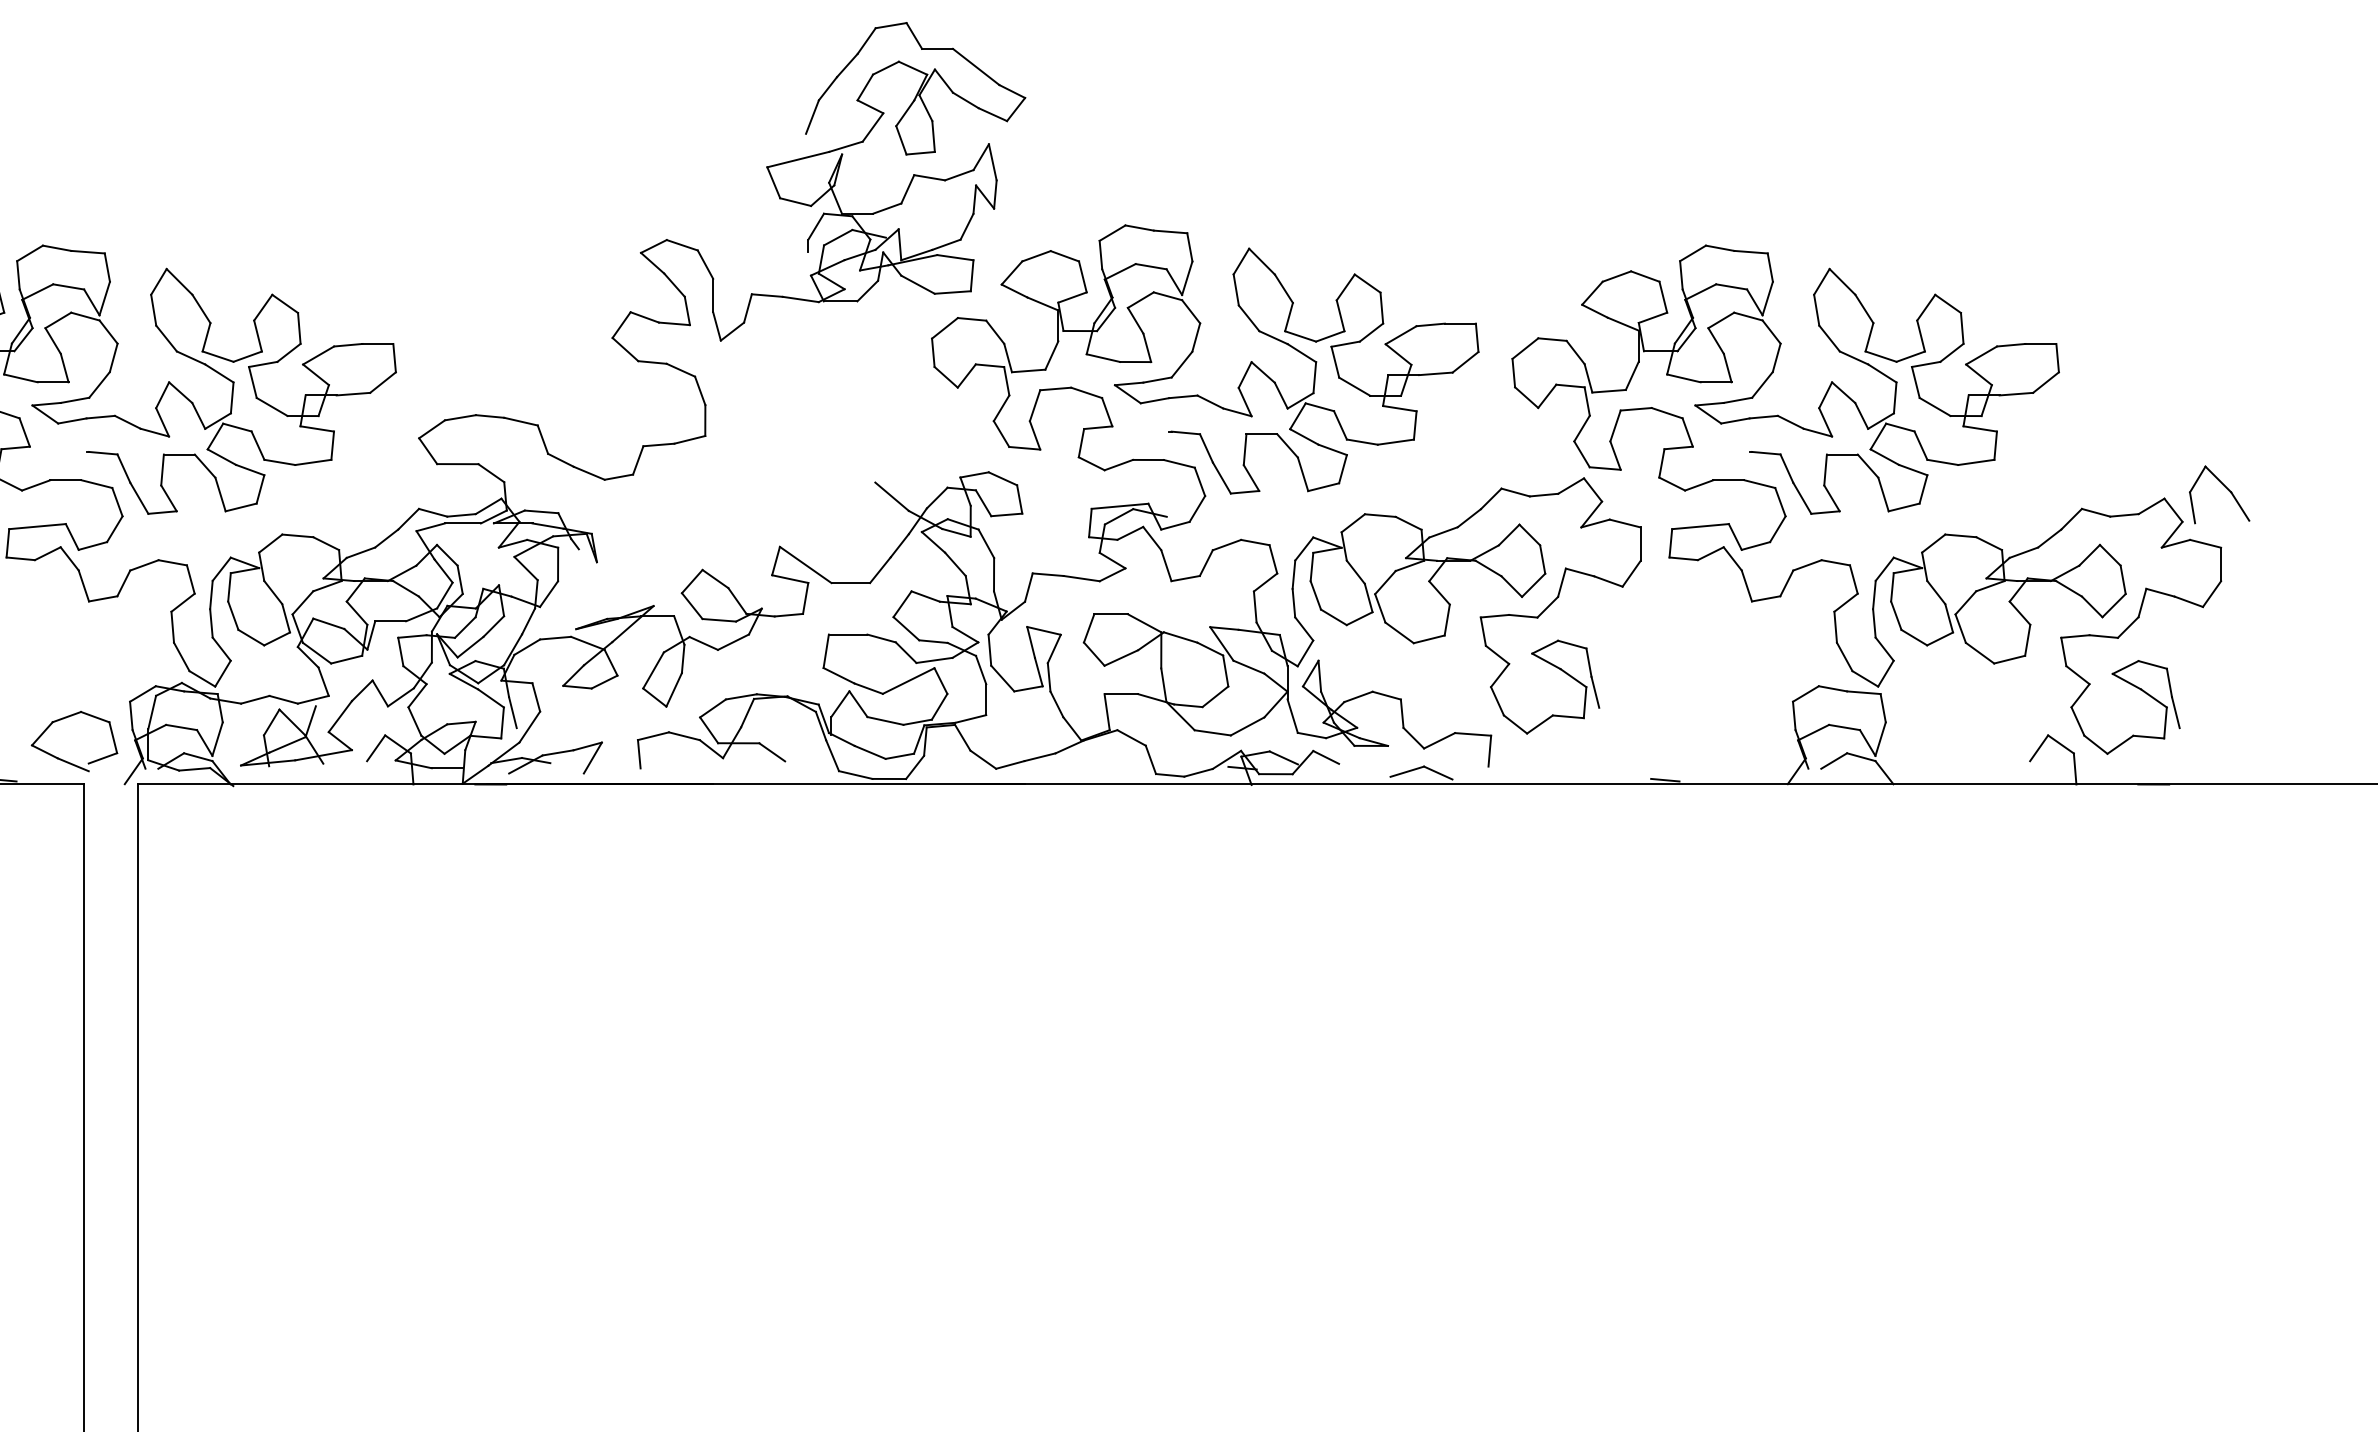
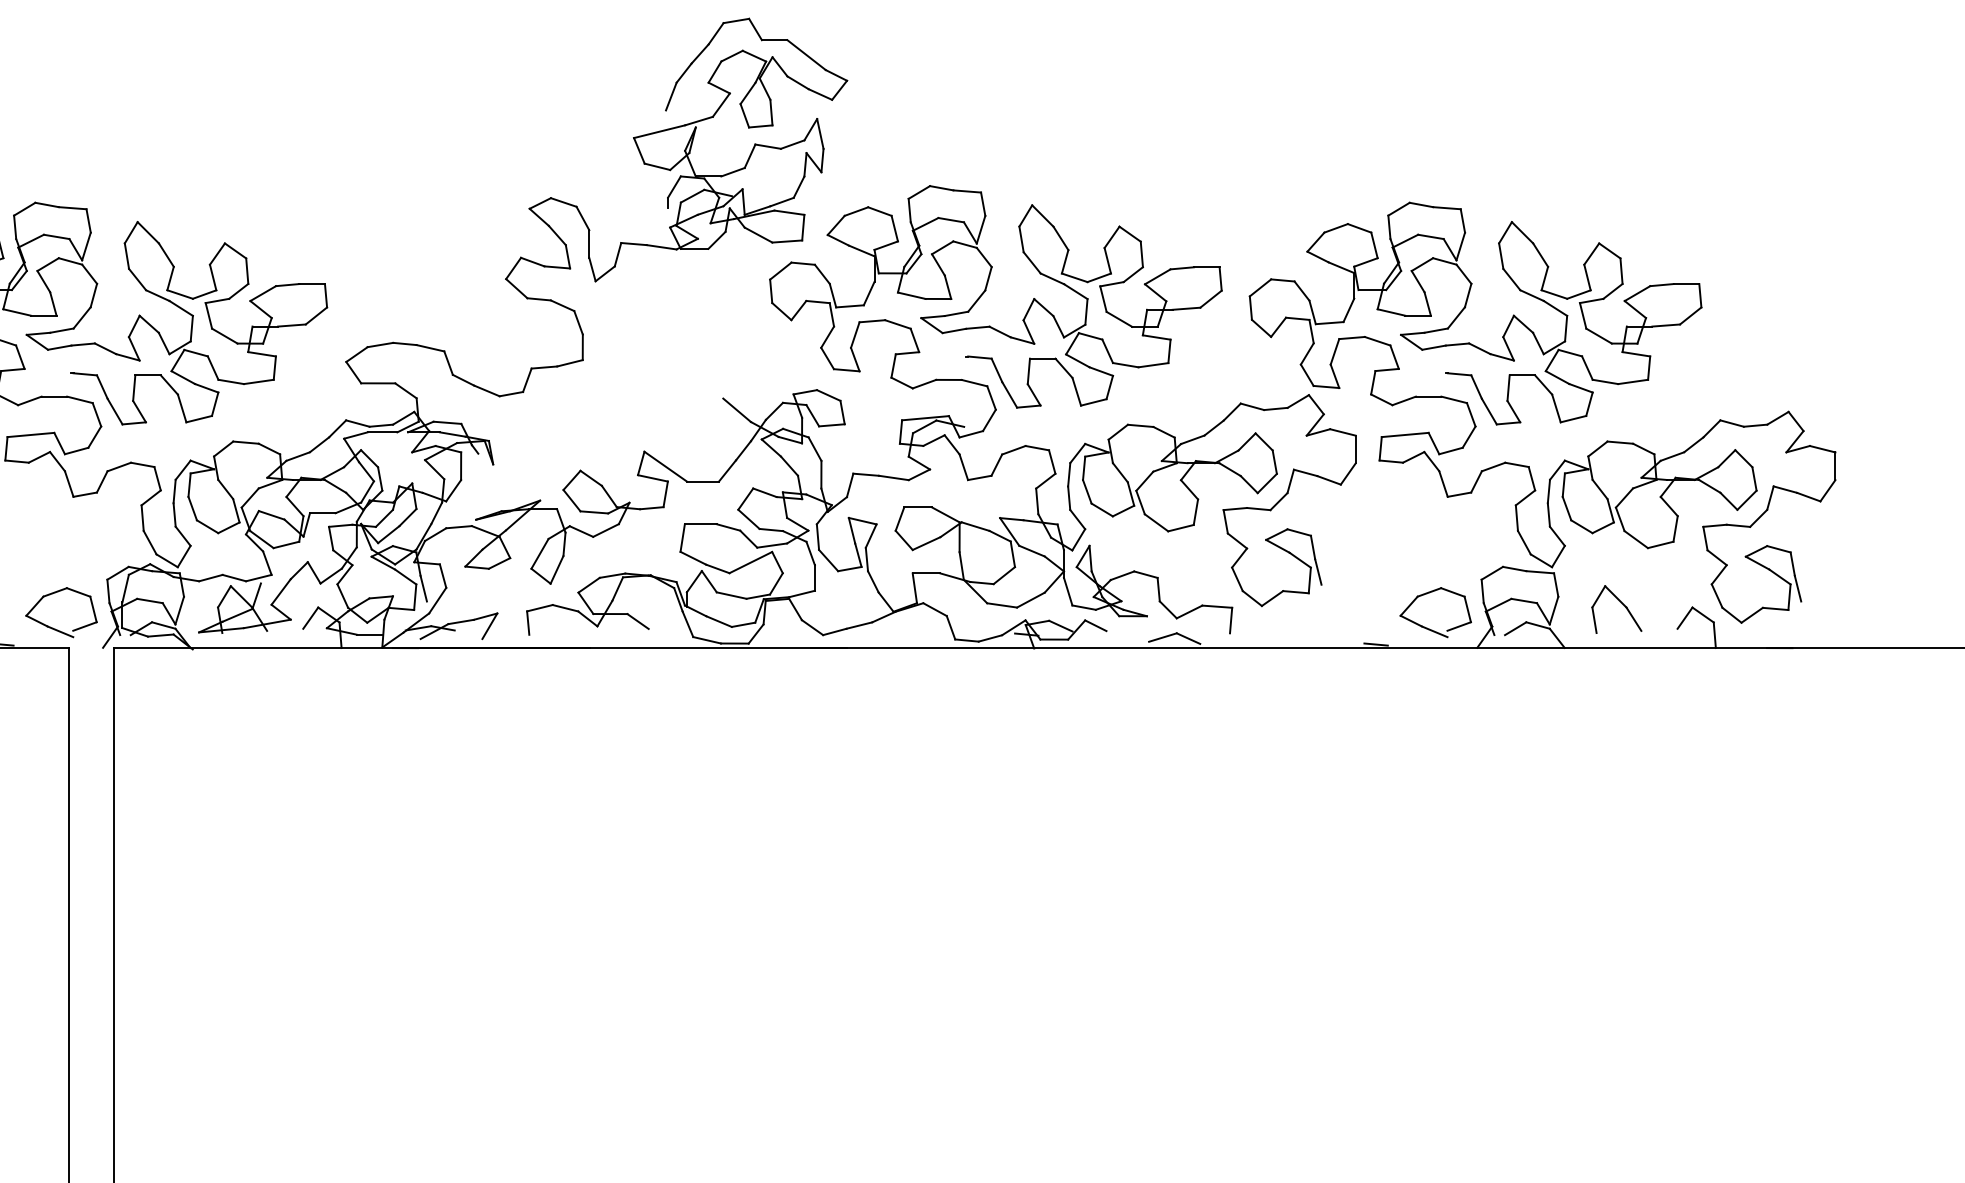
part: (2225, 487) -> (1621, 603), moved
part: (1731, 761) -> (1430, 629), added

